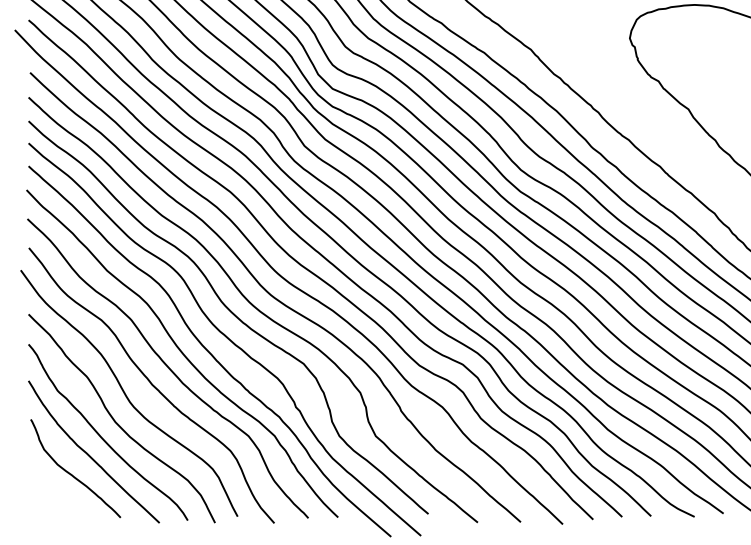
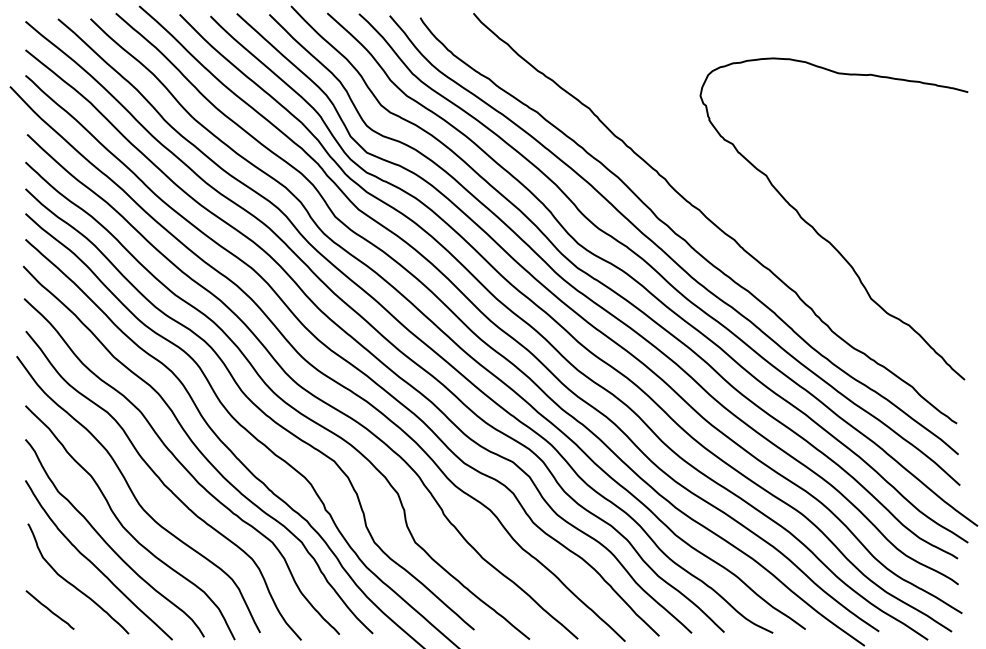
line: (49, 495) -> (49, 609), added

